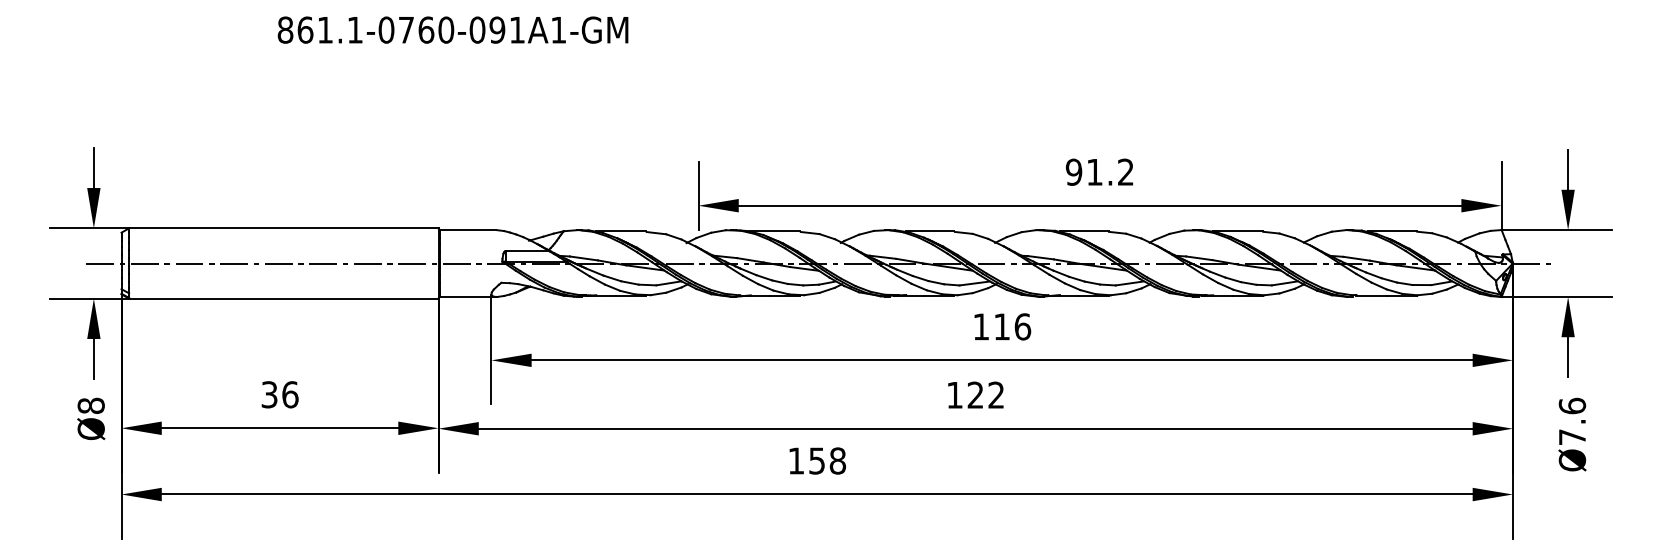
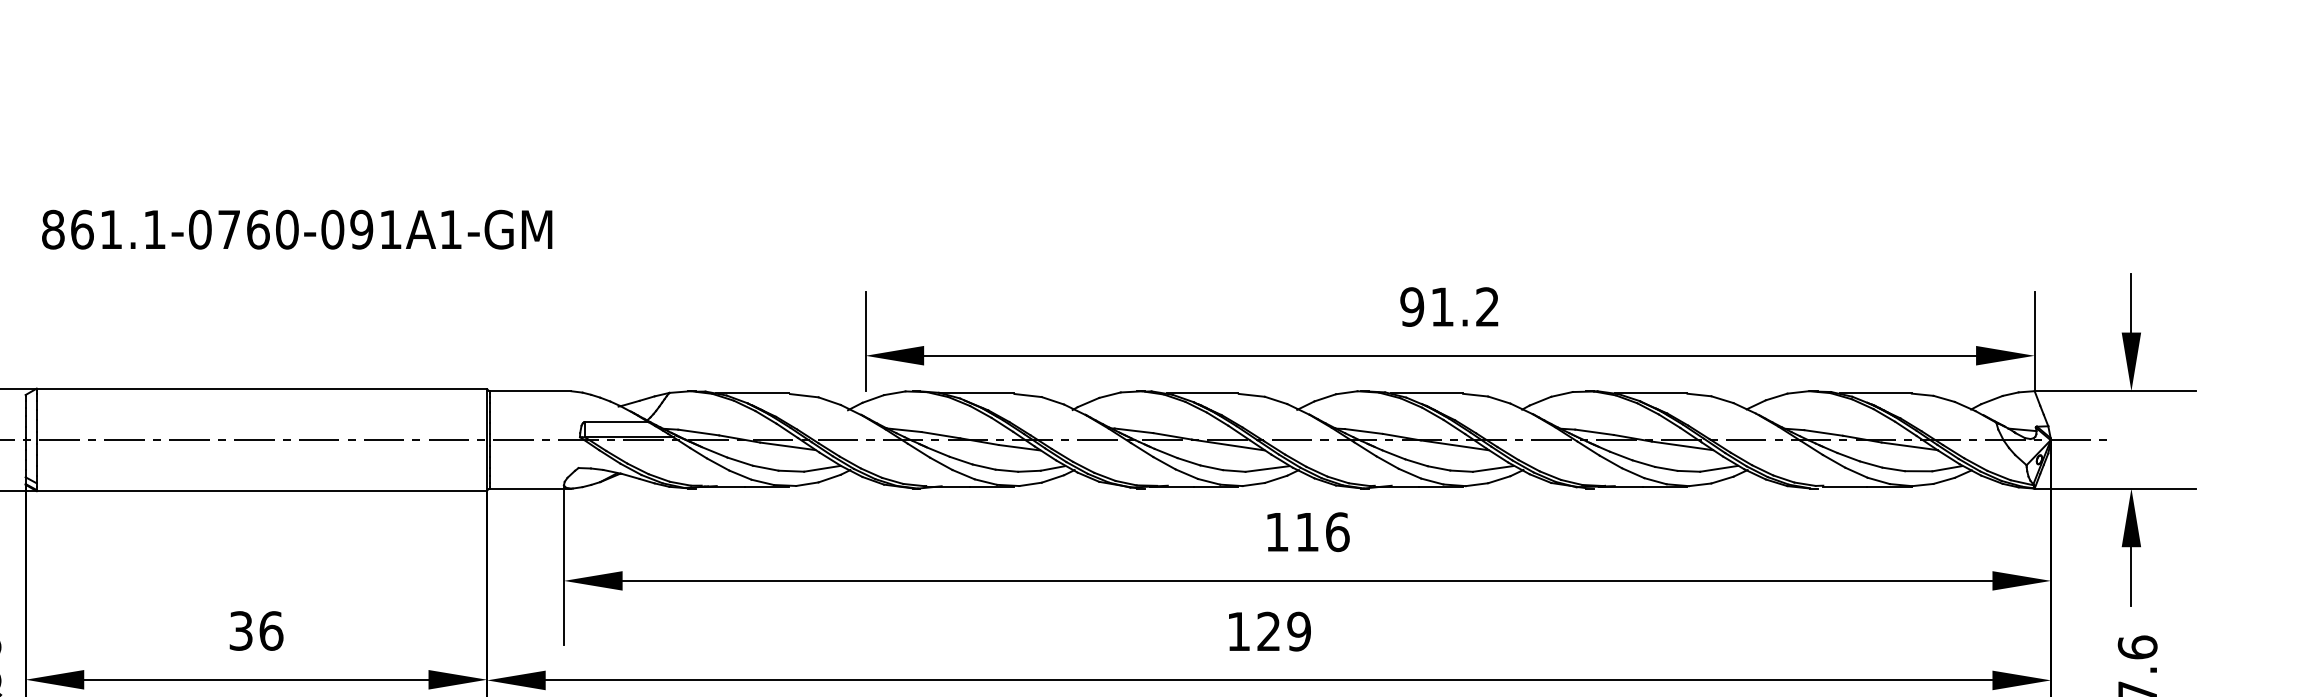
text: (452, 29) -> (296, 228), moved
text: (996, 394) -> (1299, 630), 122 -> 129

